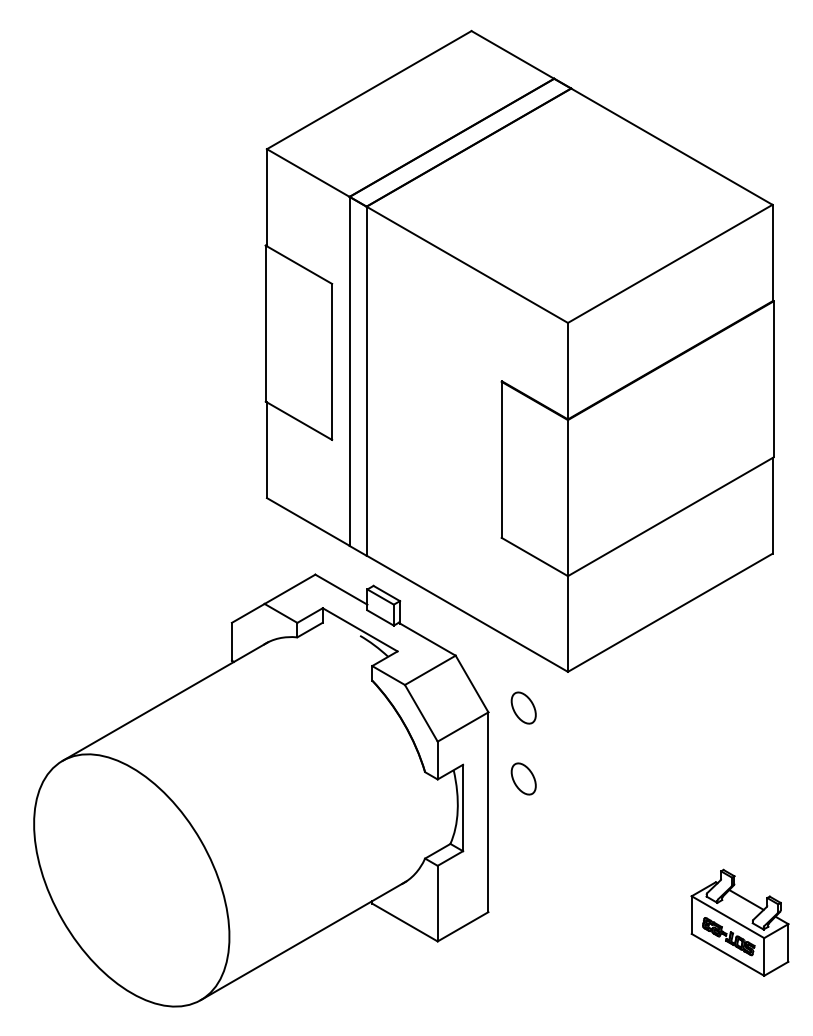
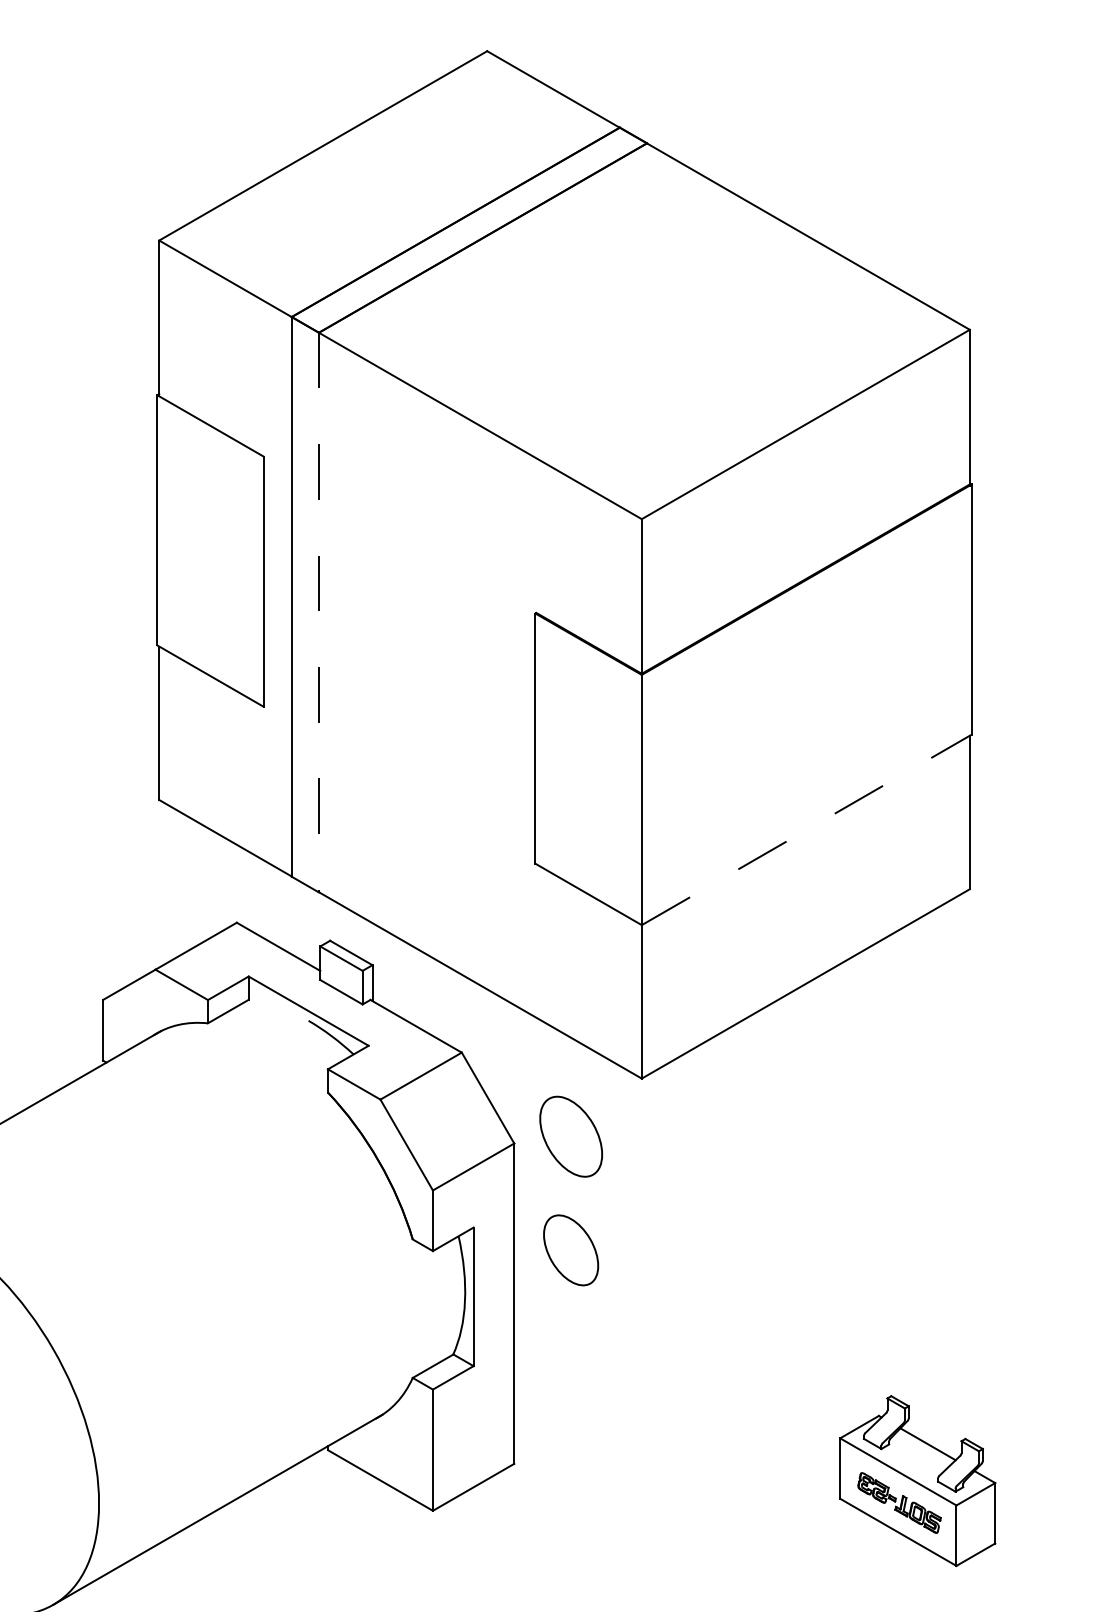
line: (366, 381) -> (318, 613), solid -> dashed
line: (670, 516) -> (806, 829), solid -> dashed
part: (523, 707) -> (570, 1135), size x1.6
part: (523, 778) -> (570, 1249), size x1.4

